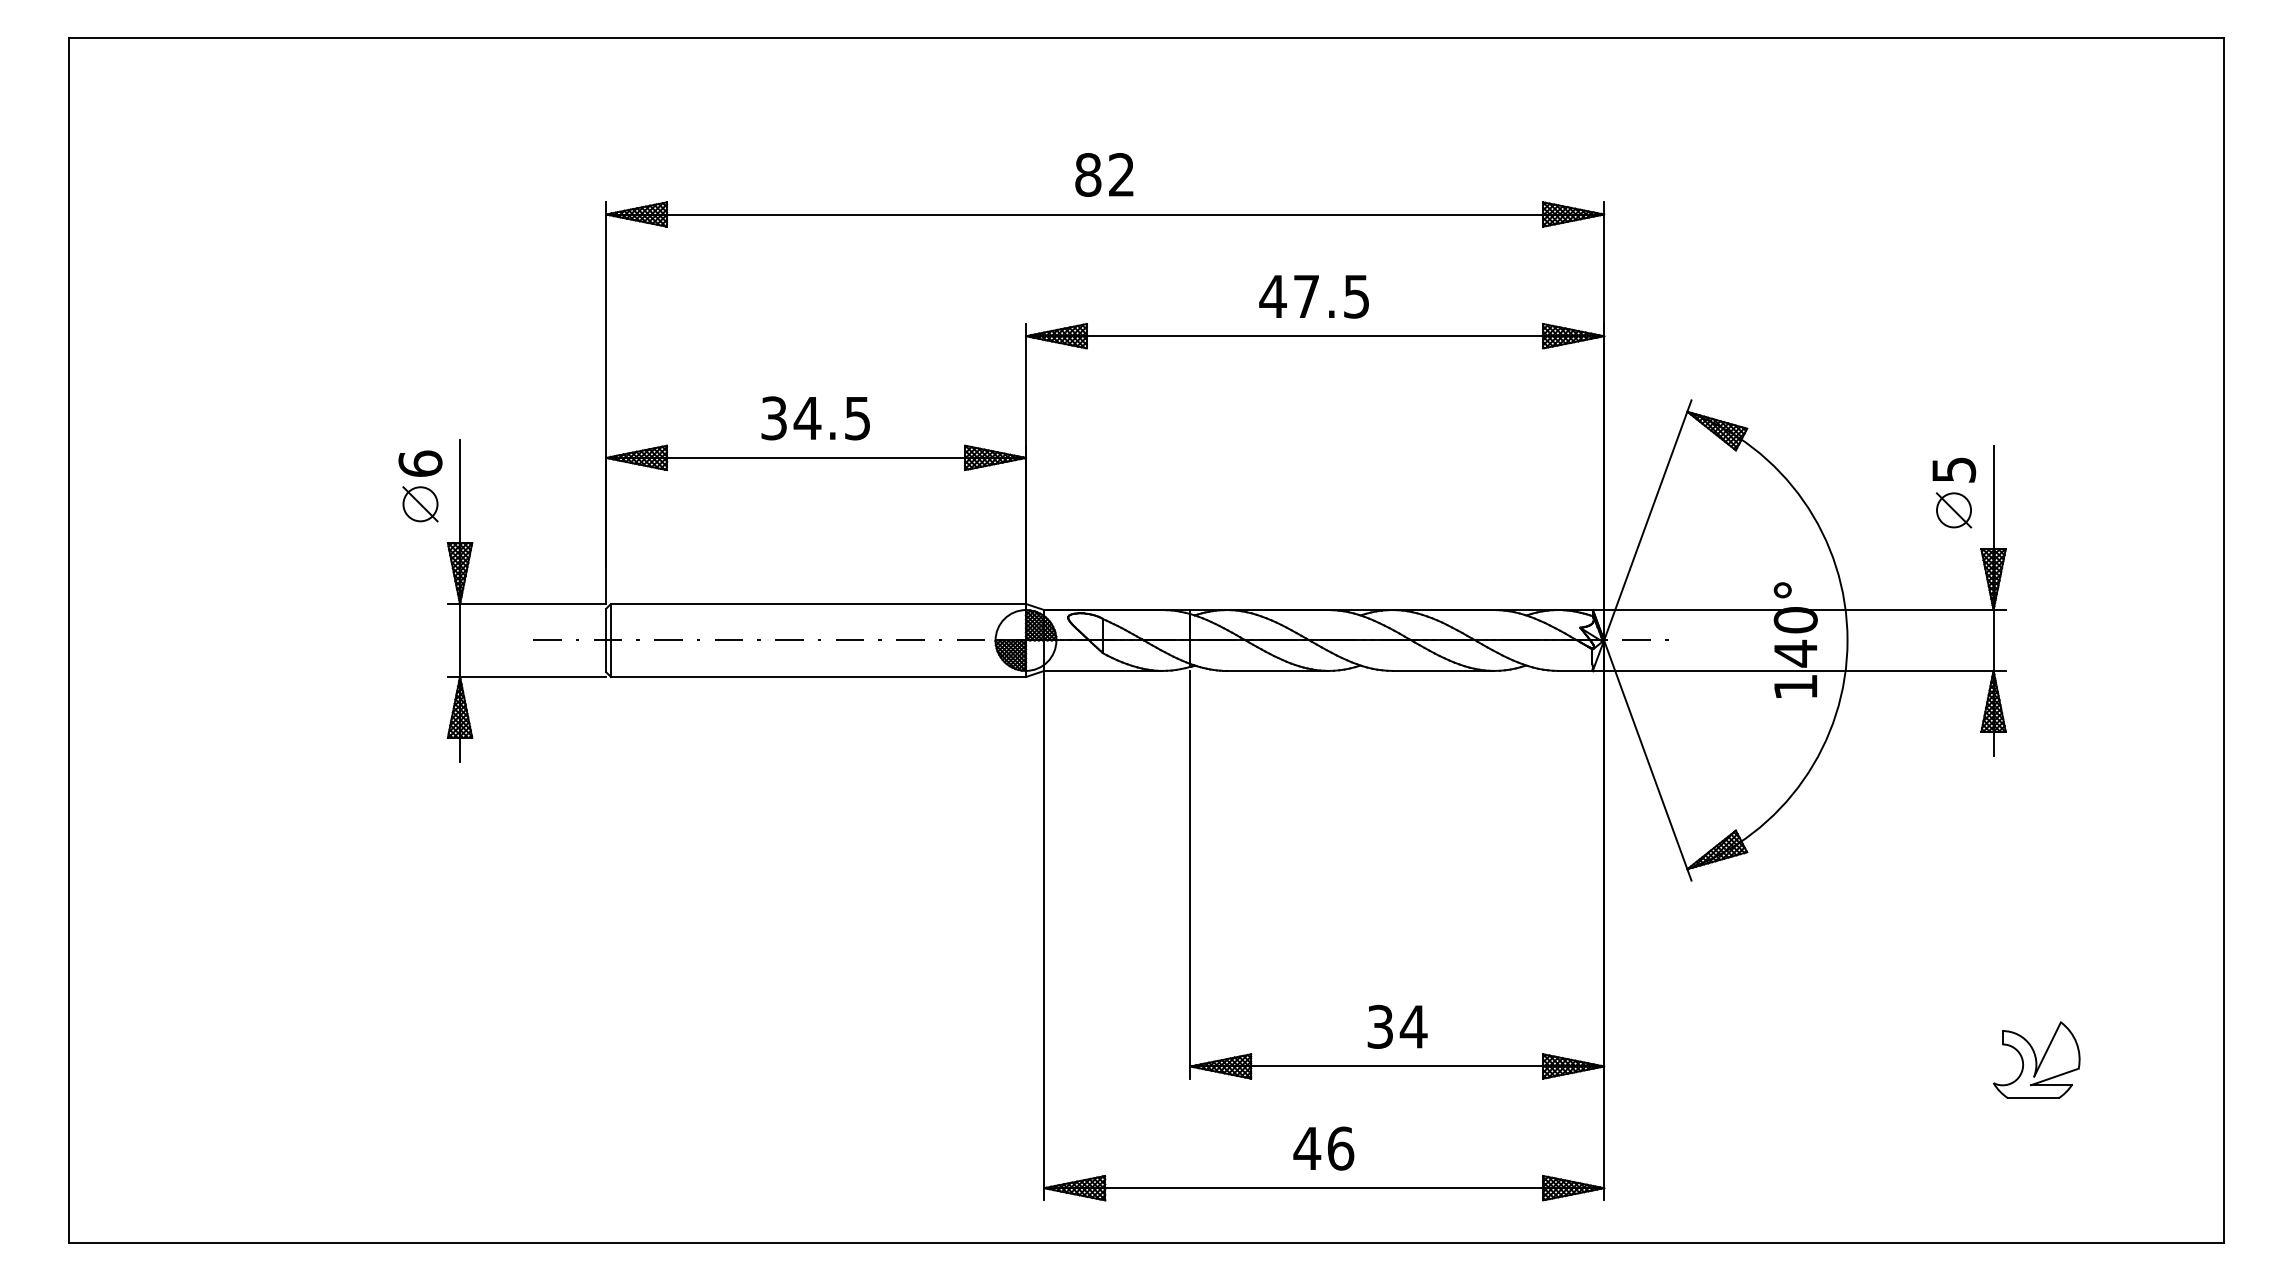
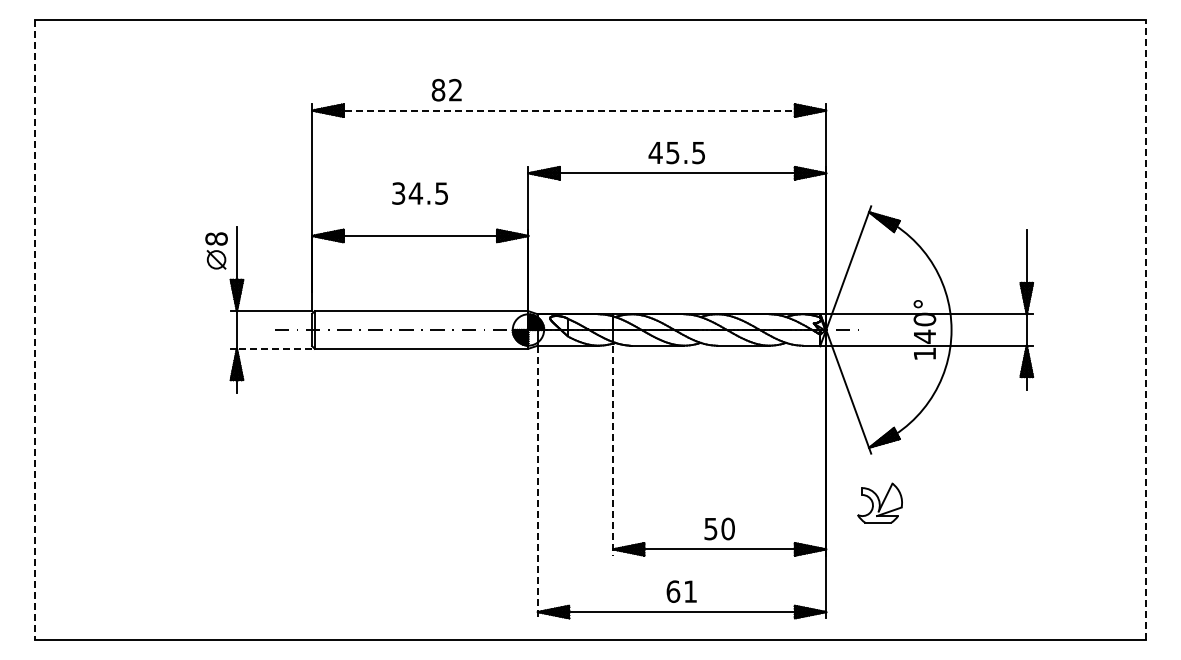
text: (1103, 173) -> (446, 89), moved
line: (1105, 214) -> (569, 110), solid -> dashed
text: (1305, 297) -> (672, 153), 47.5 -> 45.5
text: (814, 418) -> (419, 193), moved
text: (420, 462) -> (216, 238), 6 -> 8
part: (1954, 493) -> (1006, 254), removed
line: (2224, 639) -> (1145, 329), solid -> dashed
line: (68, 641) -> (35, 330), solid -> dashed
line: (532, 676) -> (274, 348), solid -> dashed
line: (1191, 874) -> (613, 450), solid -> dashed
line: (1043, 936) -> (537, 482), solid -> dashed
text: (1398, 1025) -> (720, 528), 34 -> 50
part: (2035, 1058) -> (879, 502), moved
text: (1323, 1148) -> (681, 591), 46 -> 61

